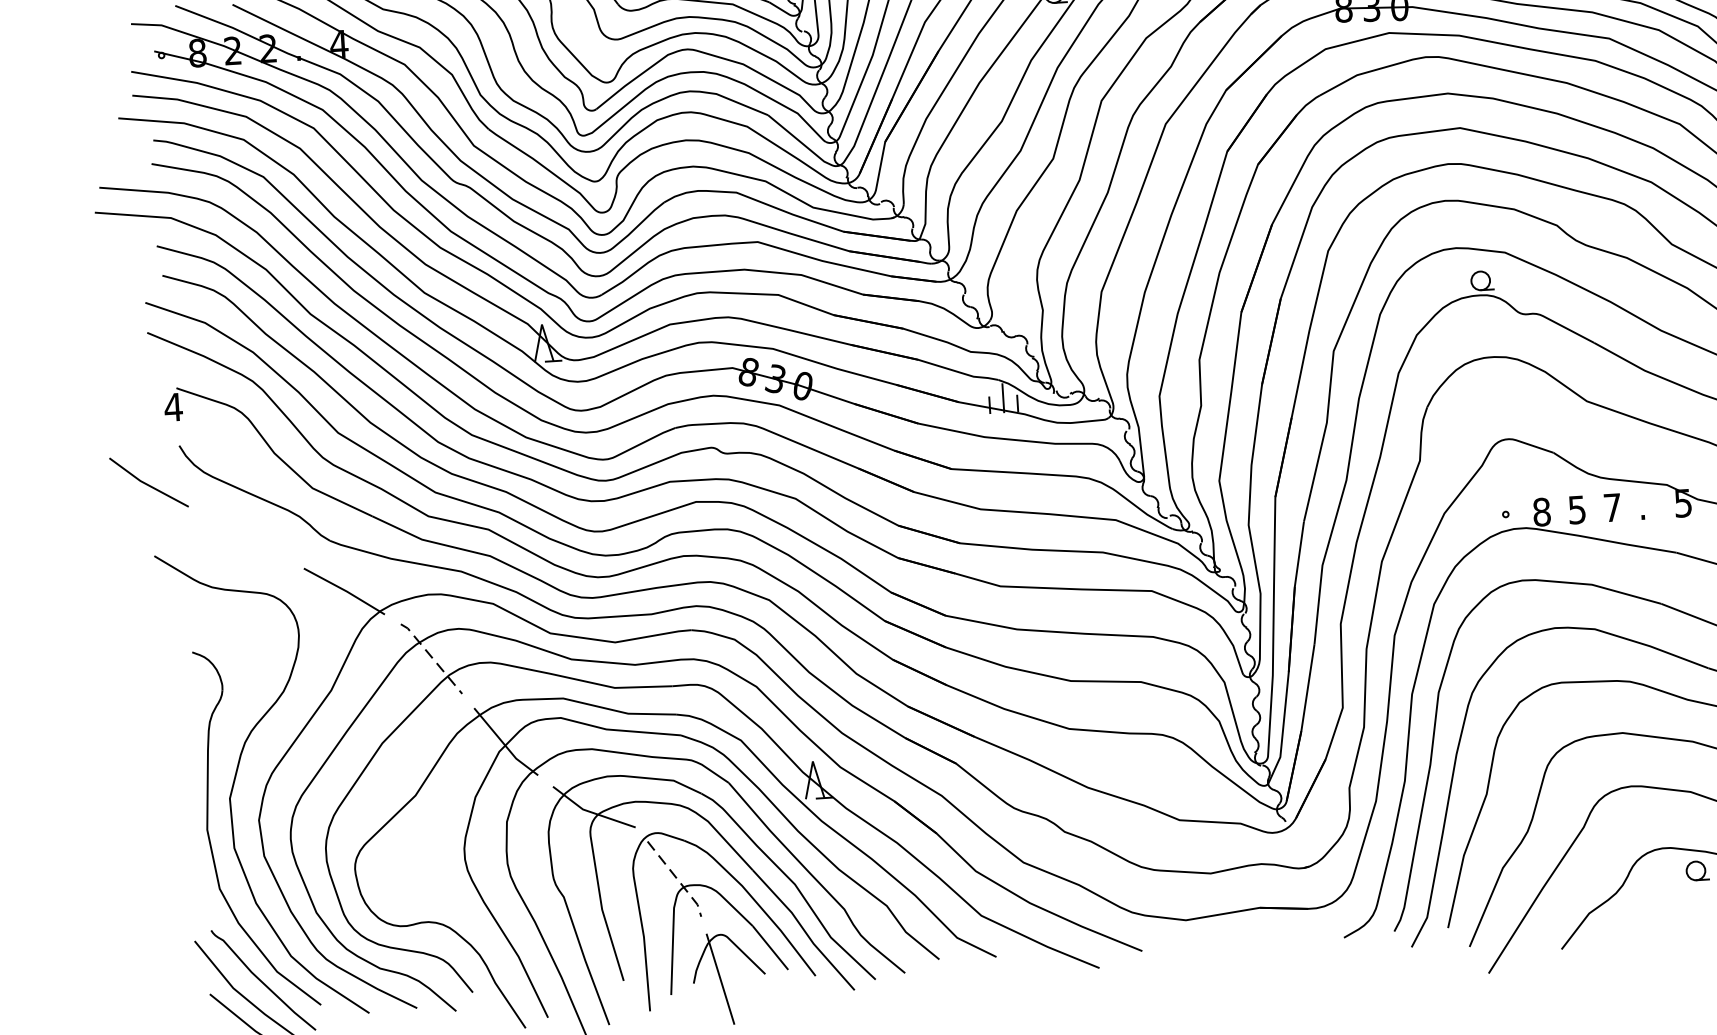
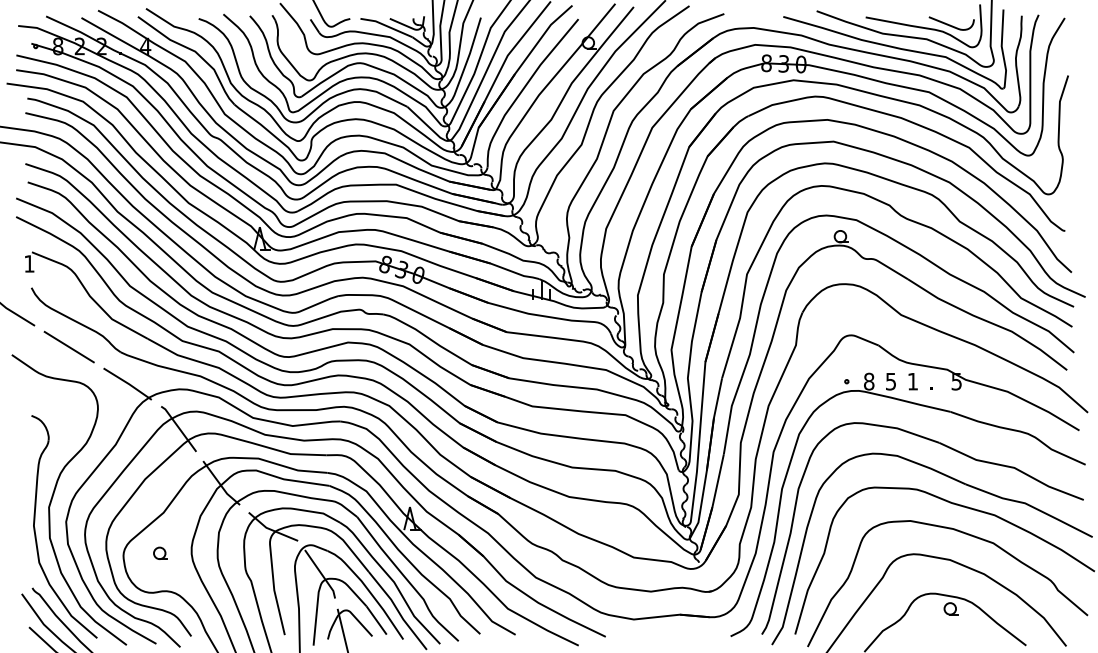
text: (173, 406) -> (29, 263), 4 -> 1
text: (1611, 507) -> (912, 381), 7 -> 1
line: (244, 536) -> (68, 346), added
line: (432, 657) -> (179, 428), dashed -> solid
part: (414, 860) -> (160, 552), added
line: (678, 879) -> (322, 574), dashed -> solid

